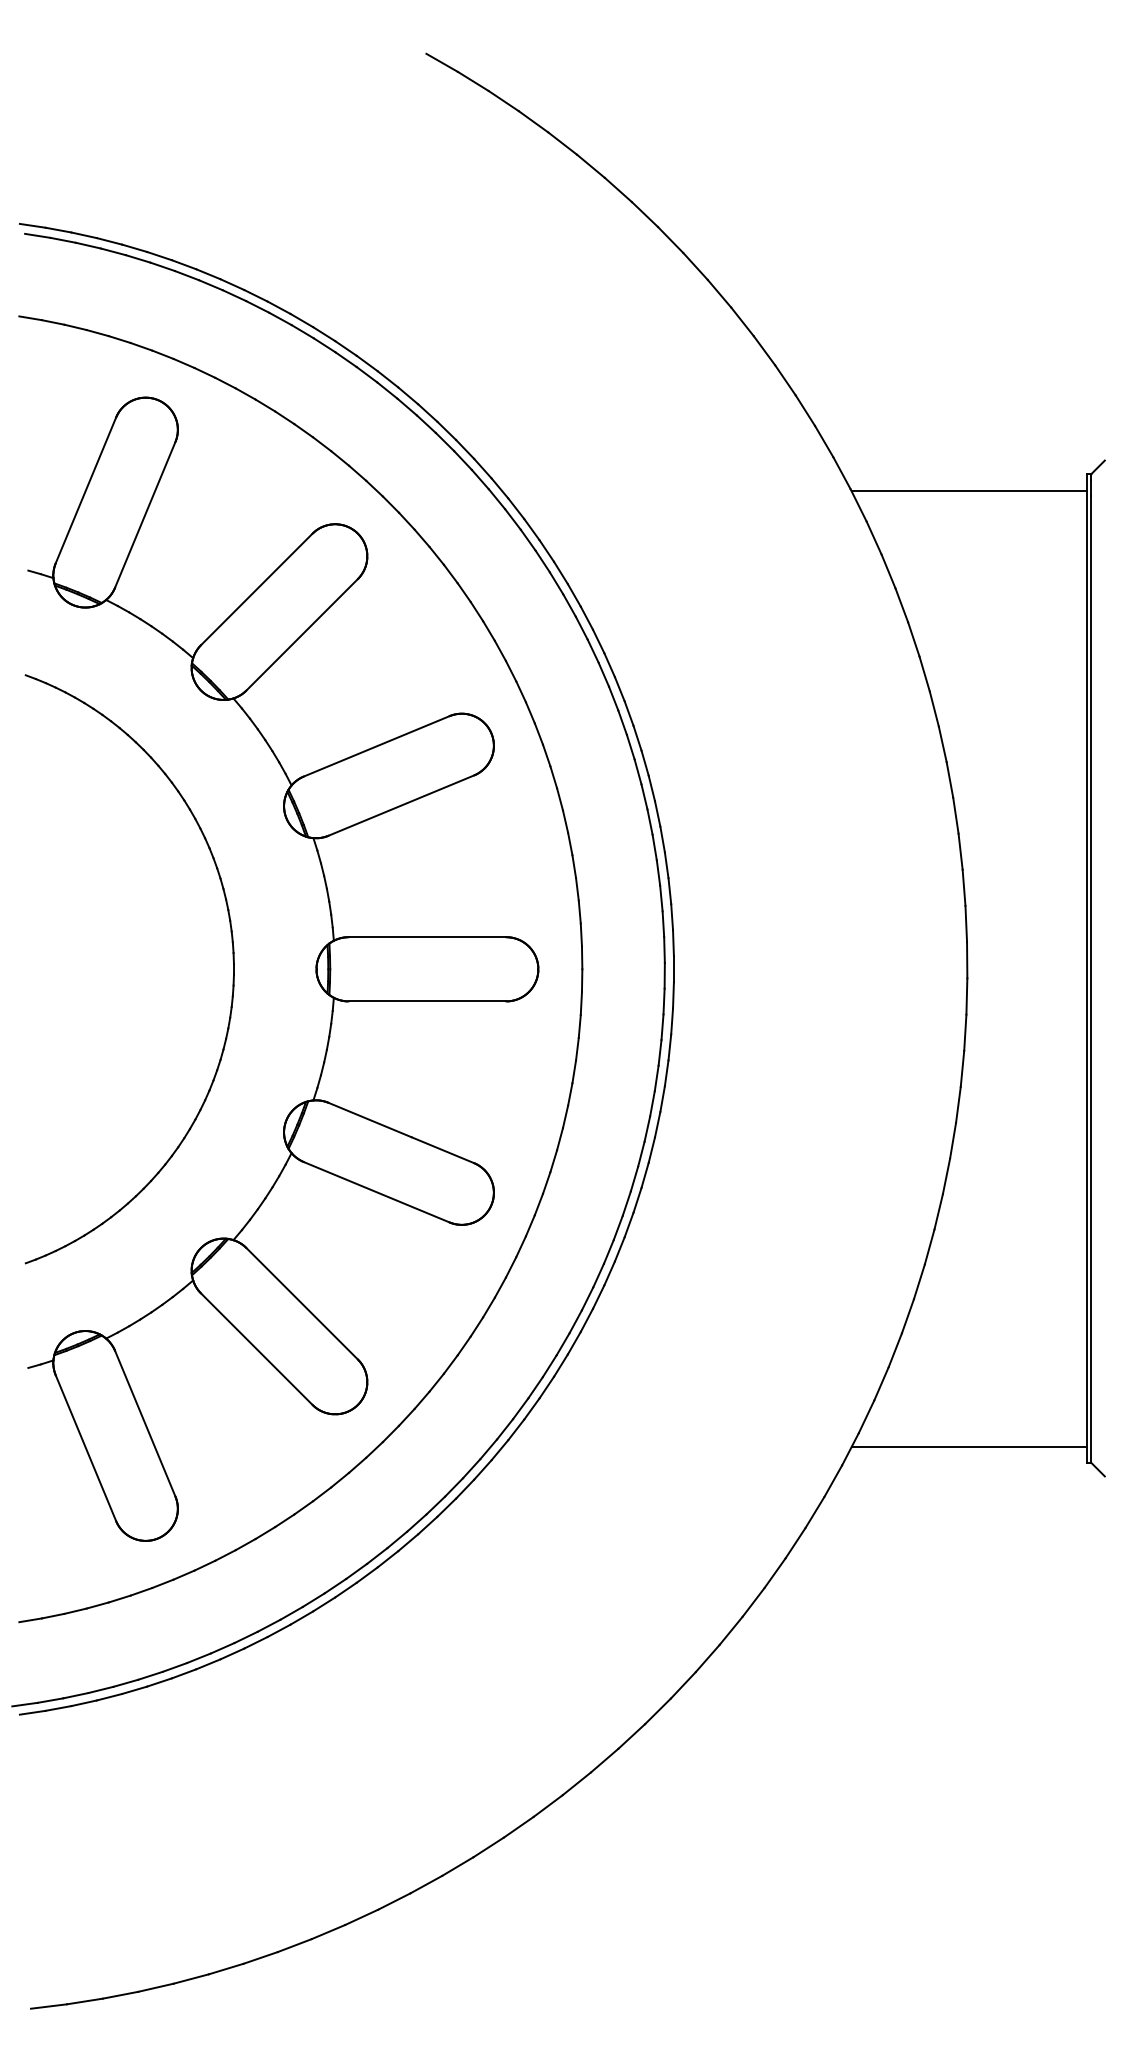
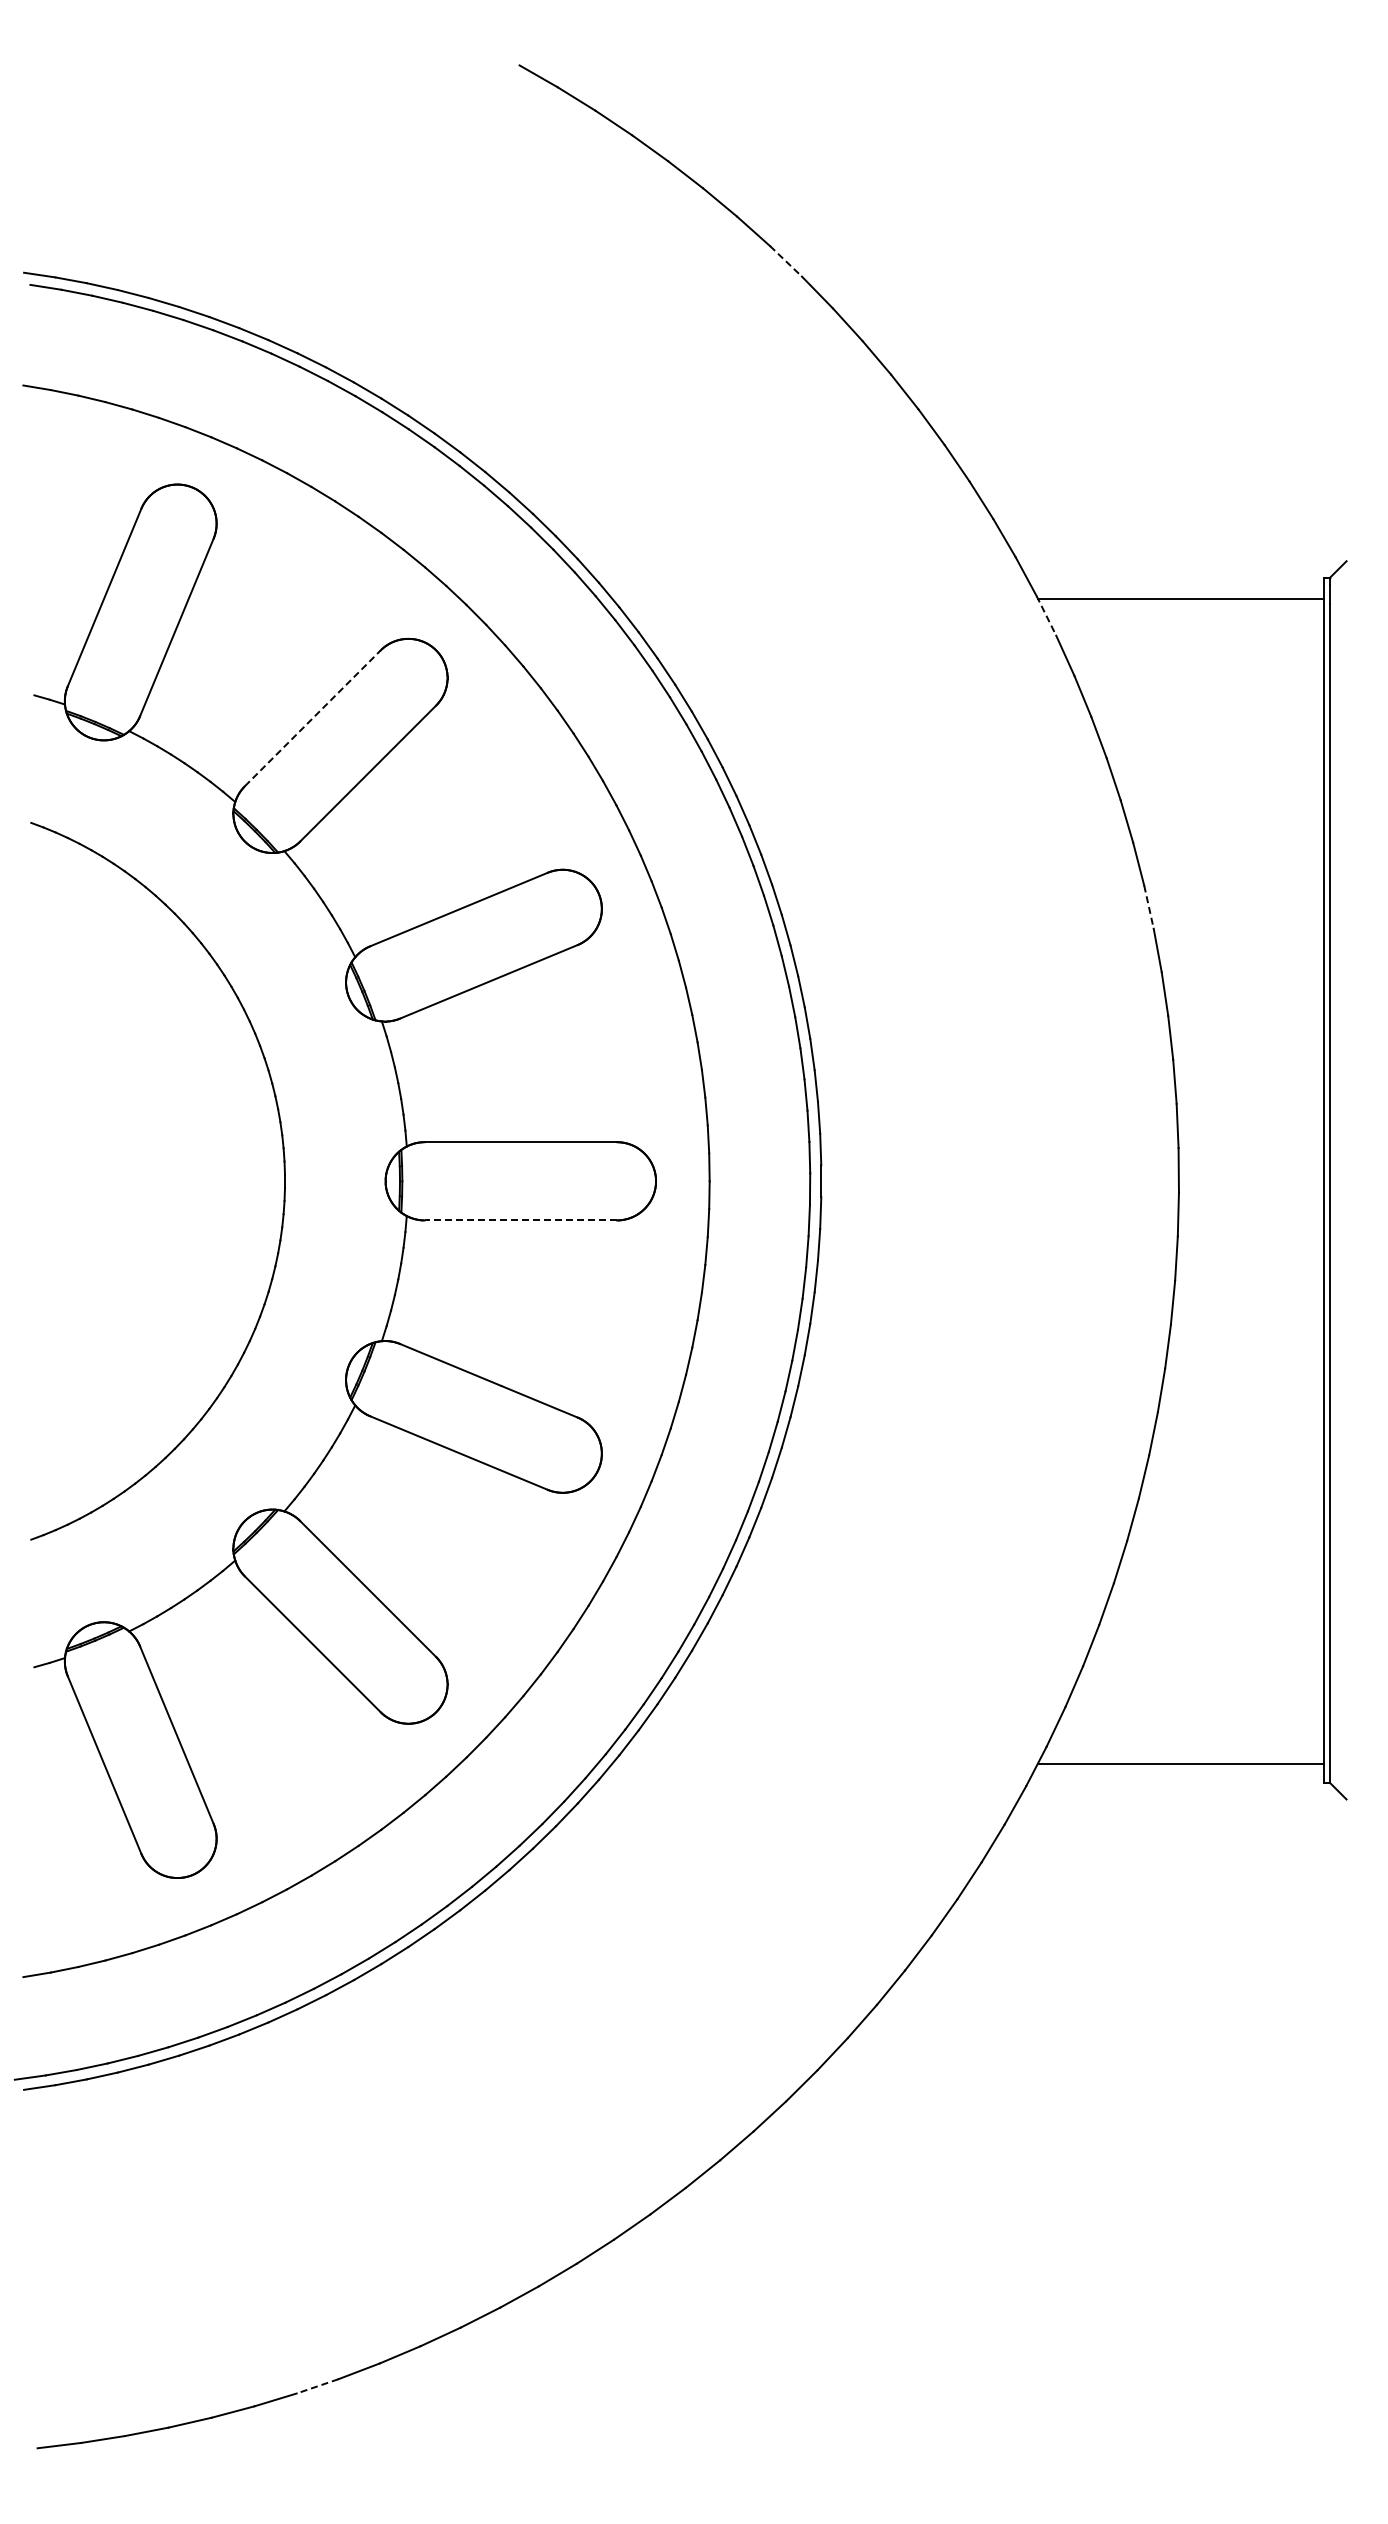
line: (645, 214) -> (786, 261), solid -> dashed
line: (858, 505) -> (1046, 616), solid -> dashed
line: (257, 588) -> (313, 717), solid -> dashed
line: (943, 744) -> (1149, 907), solid -> dashed
line: (427, 1001) -> (520, 1220), solid -> dashed
line: (260, 1958) -> (317, 2386), solid -> dashed

